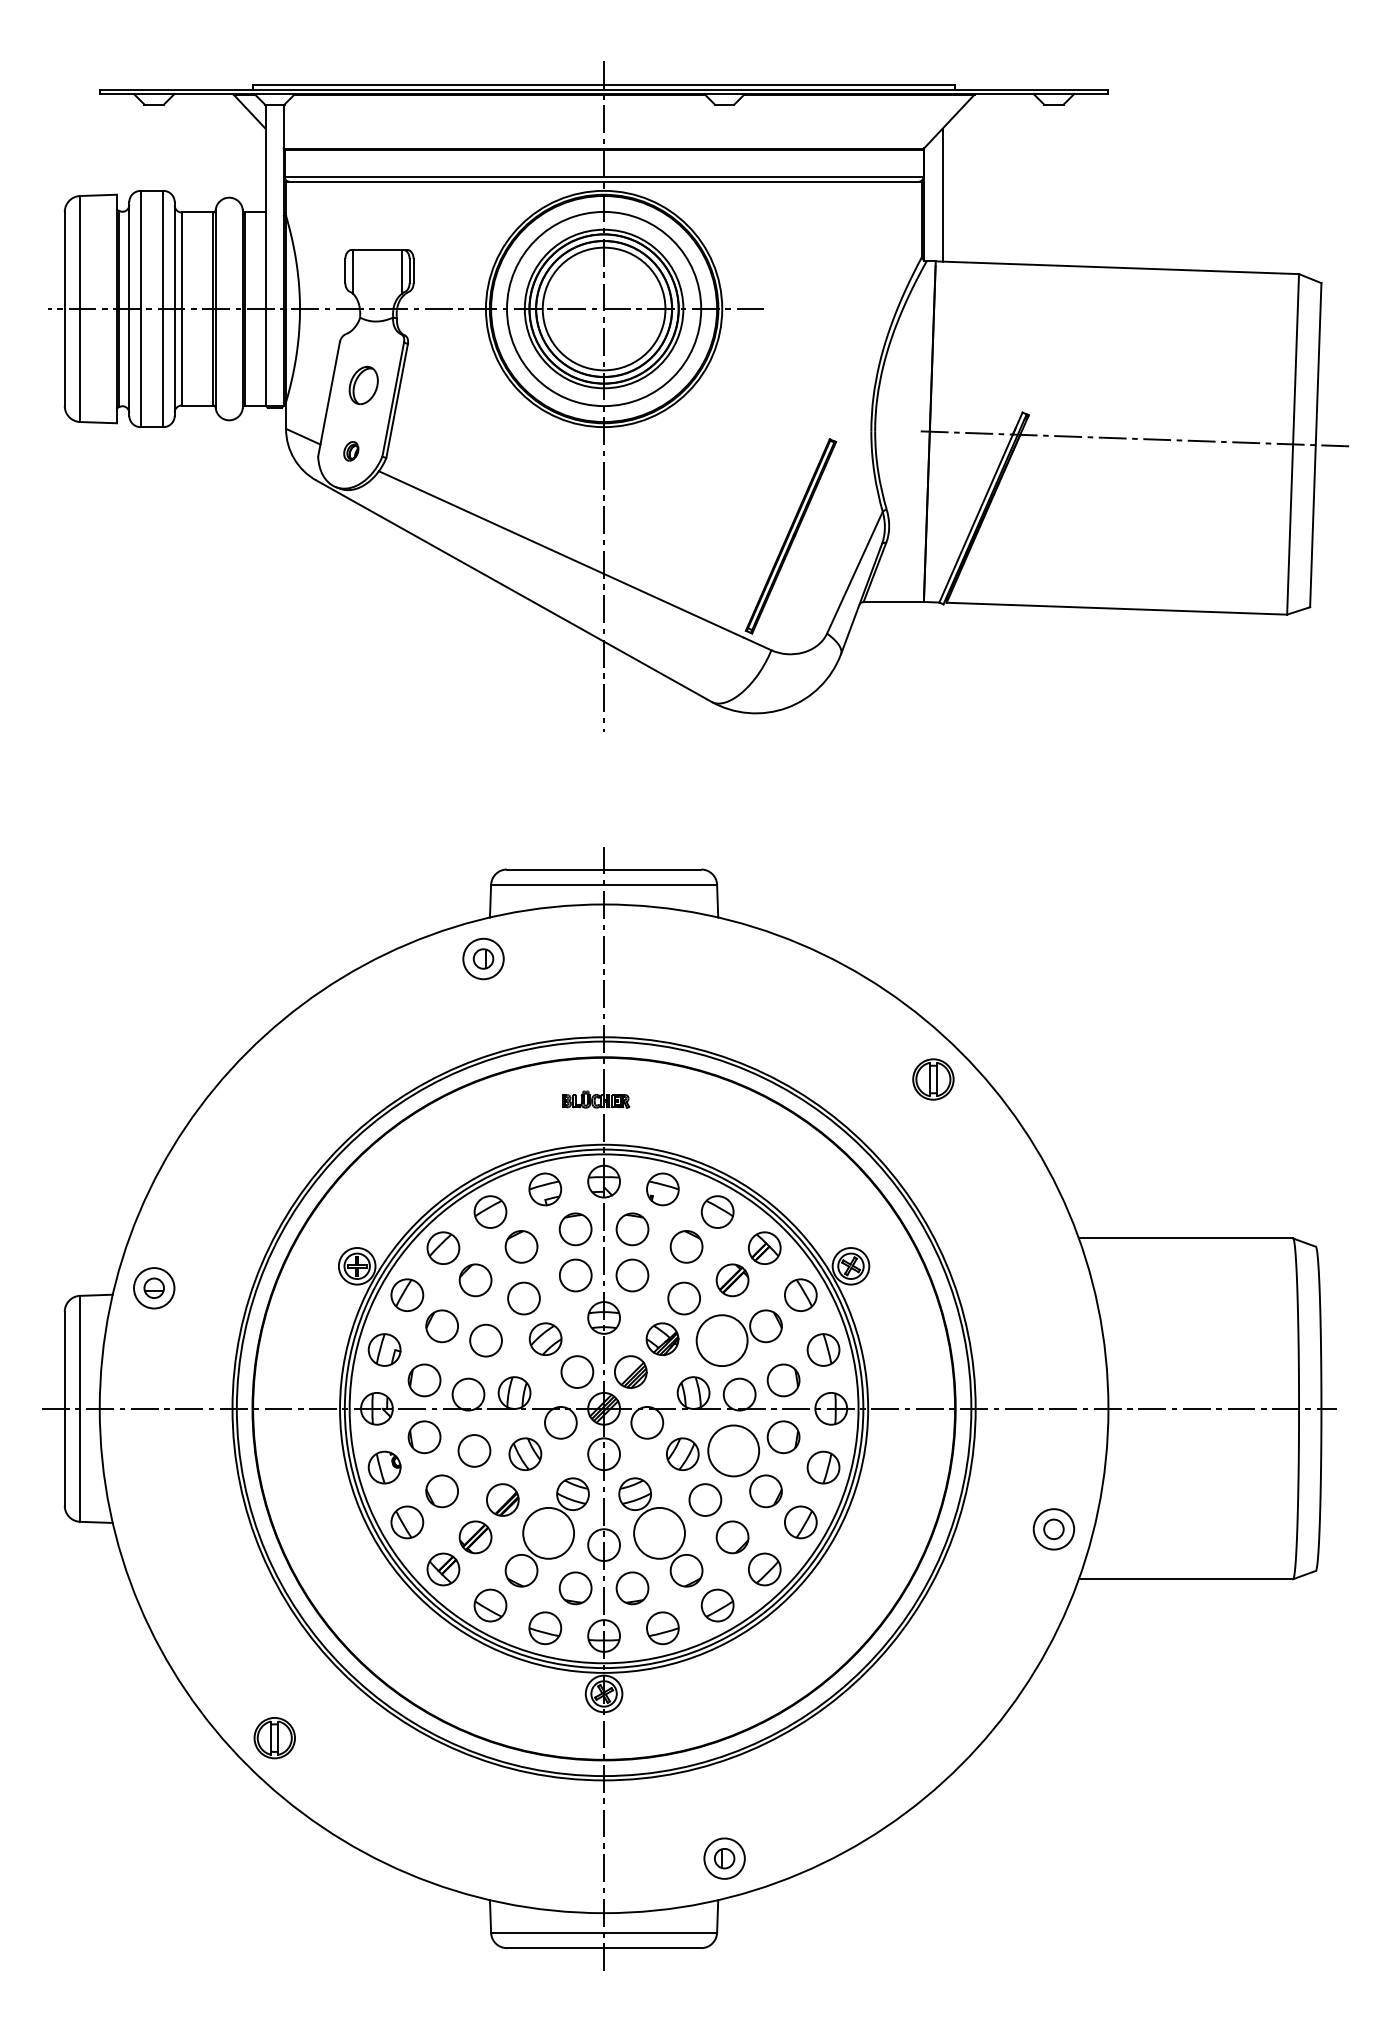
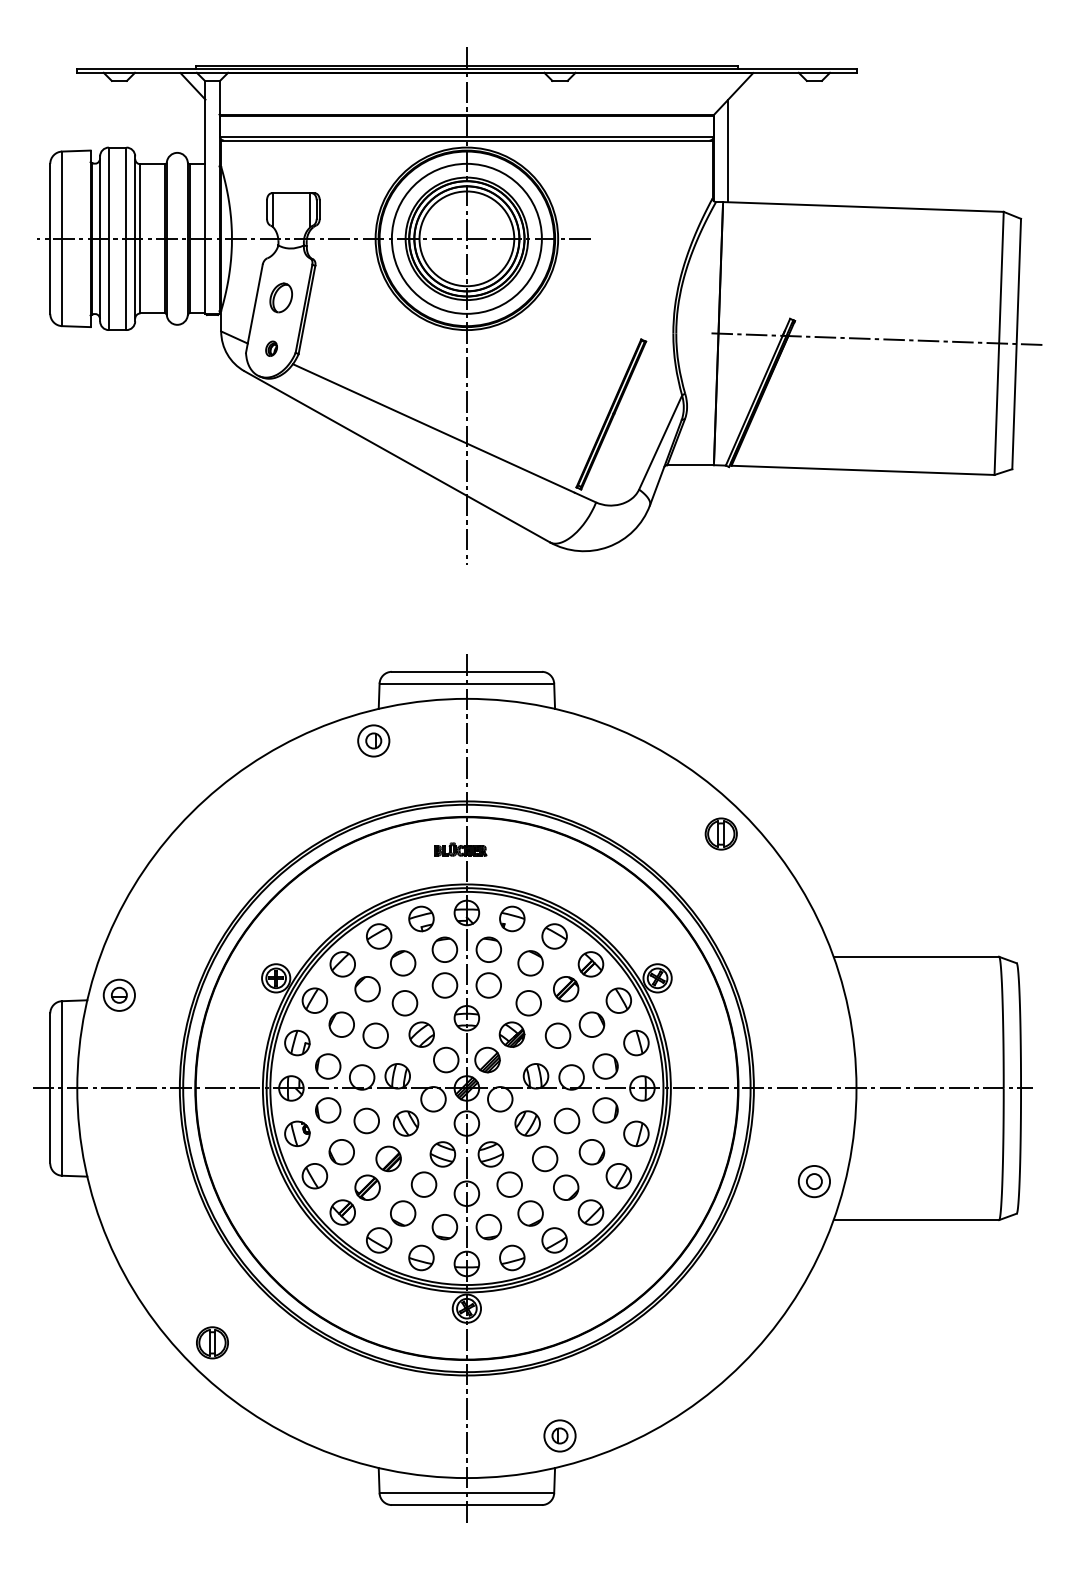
circle: (722, 1340) -> (558, 1035), size x0.62
circle: (733, 1450) -> (566, 1120), size x0.62
circle: (548, 1533) -> (423, 1184), size x0.62
circle: (659, 1533) -> (509, 1184), size x0.62

